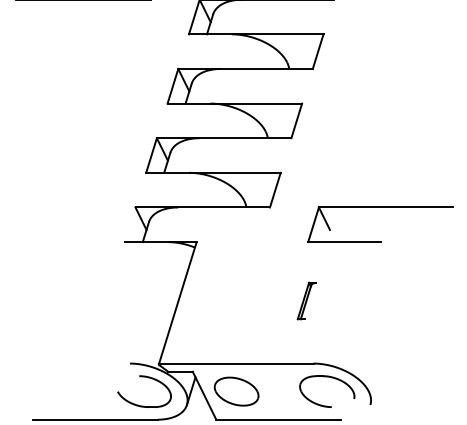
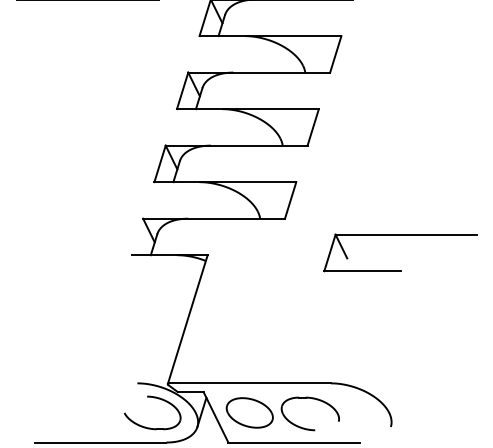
part: (380, 208) -> (400, 235), moved
part: (306, 301) -> (323, 317), removed
part: (329, 377) -> (312, 399), moved

